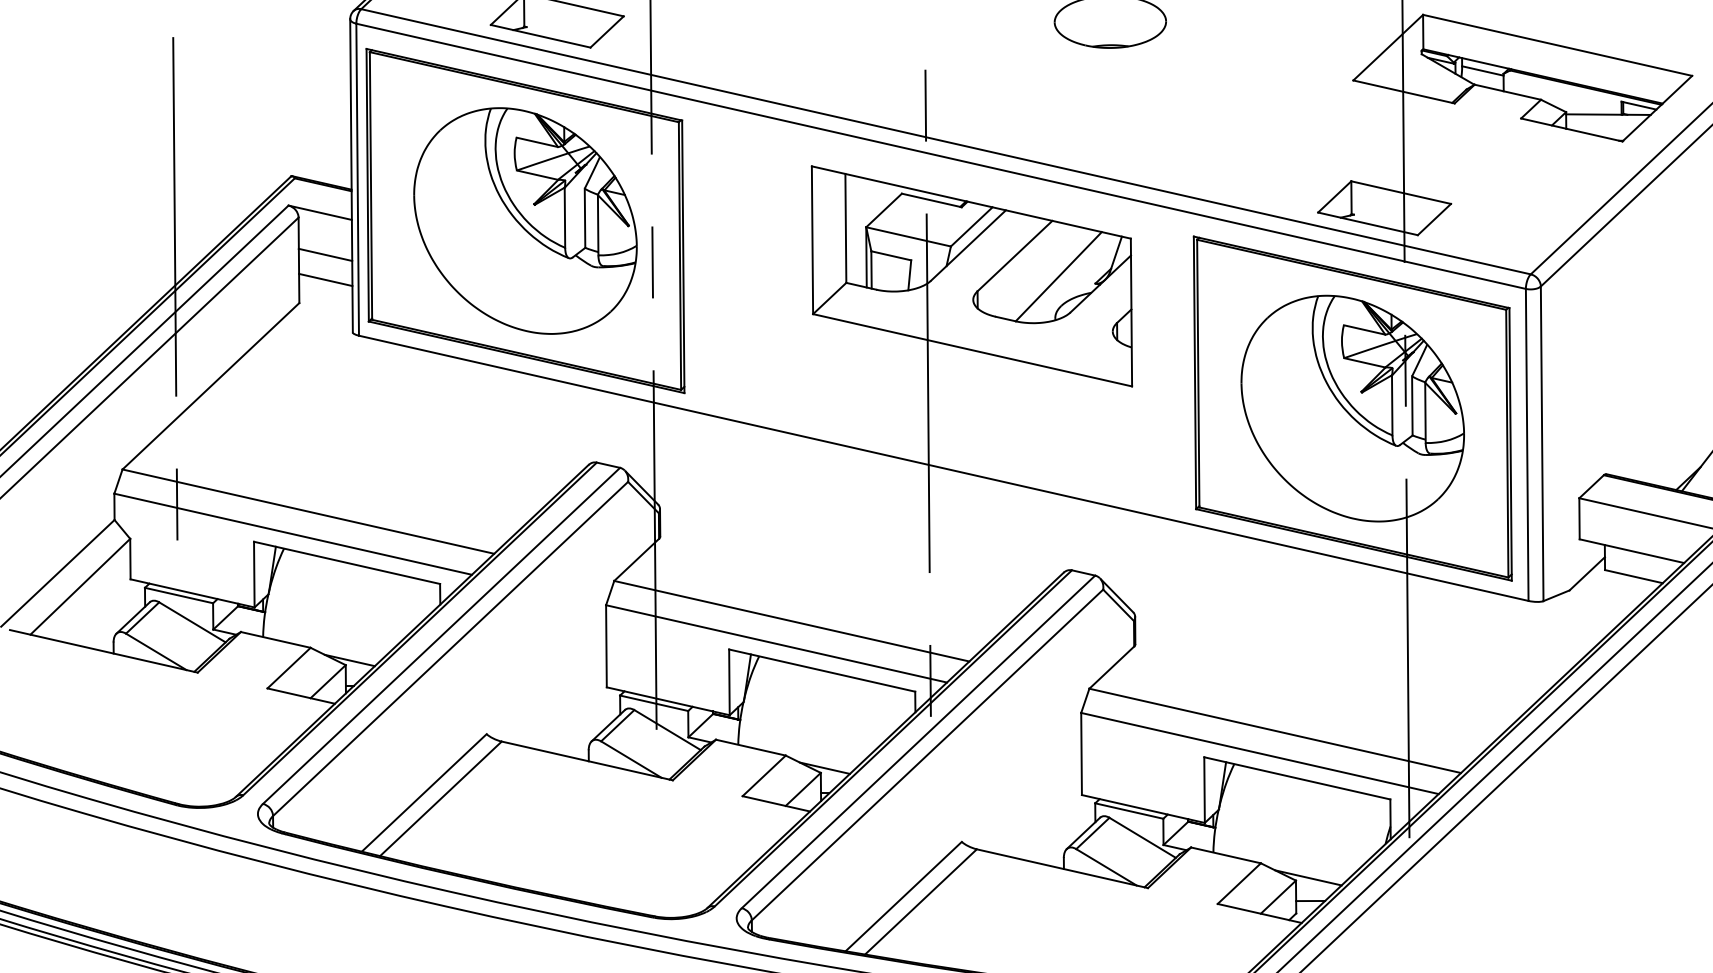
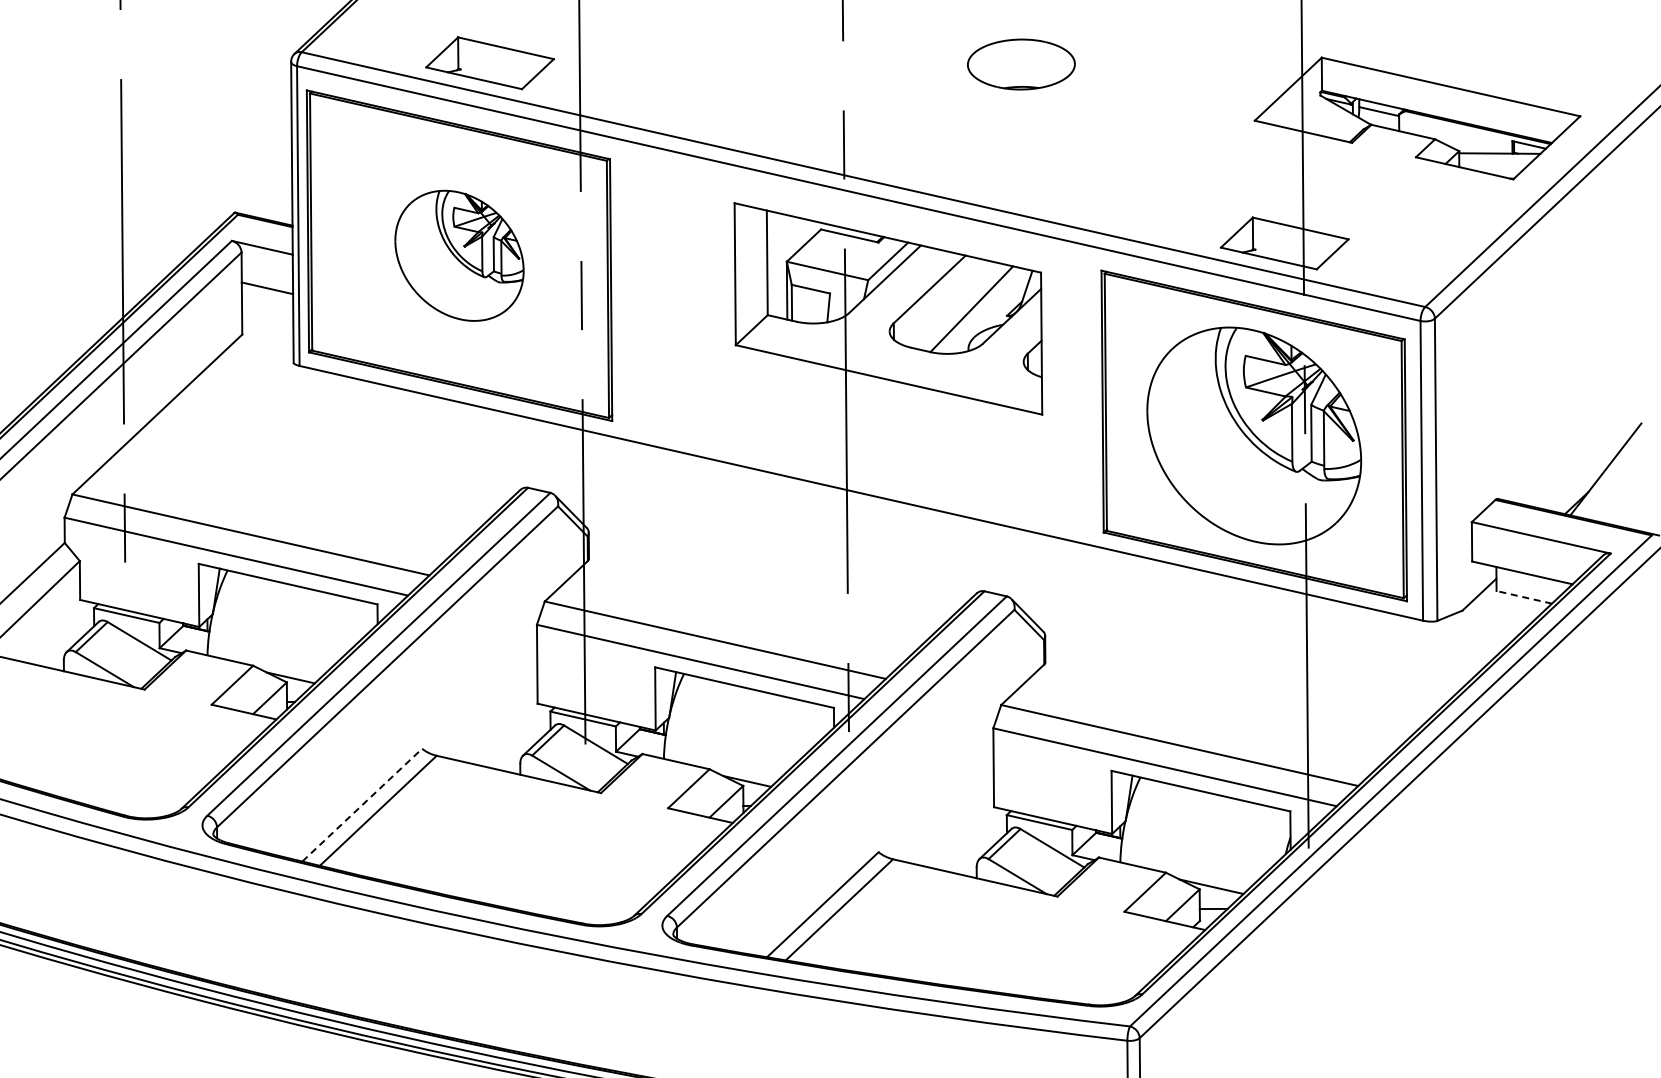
part: (525, 220) -> (459, 255), size x0.6
line: (325, 280) -> (267, 312), removed
line: (1633, 576) -> (1523, 597), solid -> dashed
line: (424, 792) -> (362, 804), solid -> dashed

